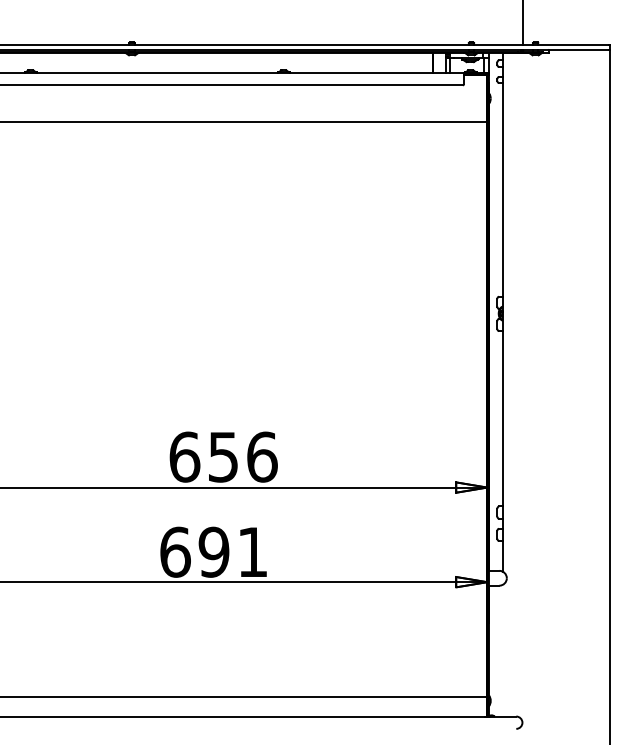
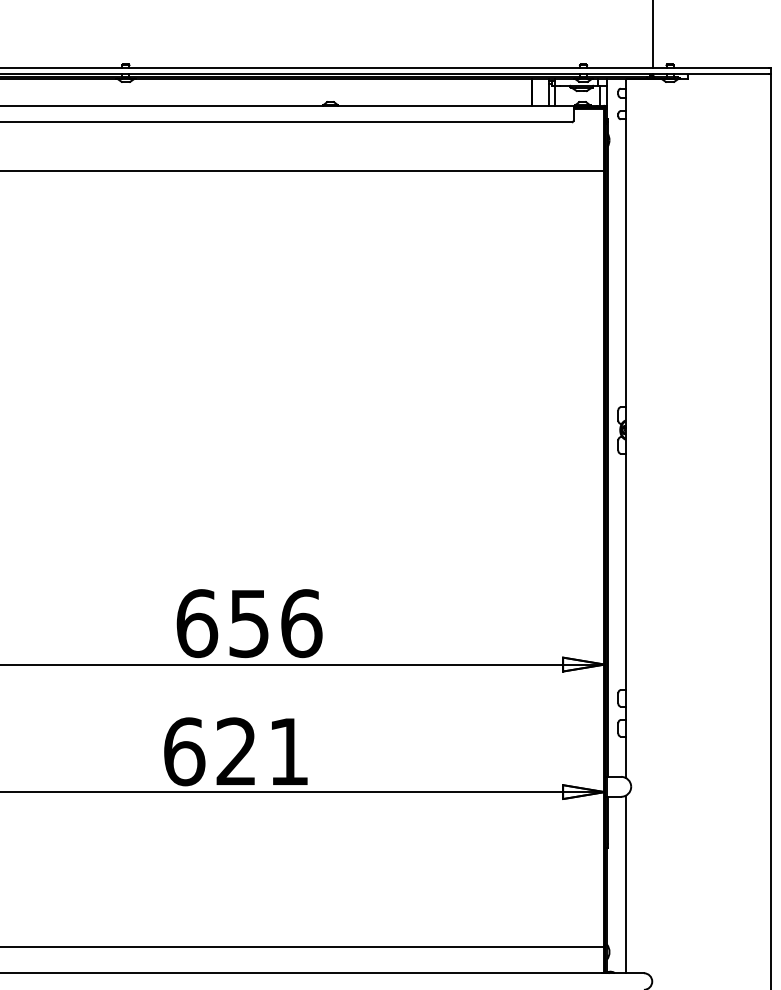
text: (213, 551) -> (235, 750), 691 -> 621
line: (502, 650) -> (625, 884), added

